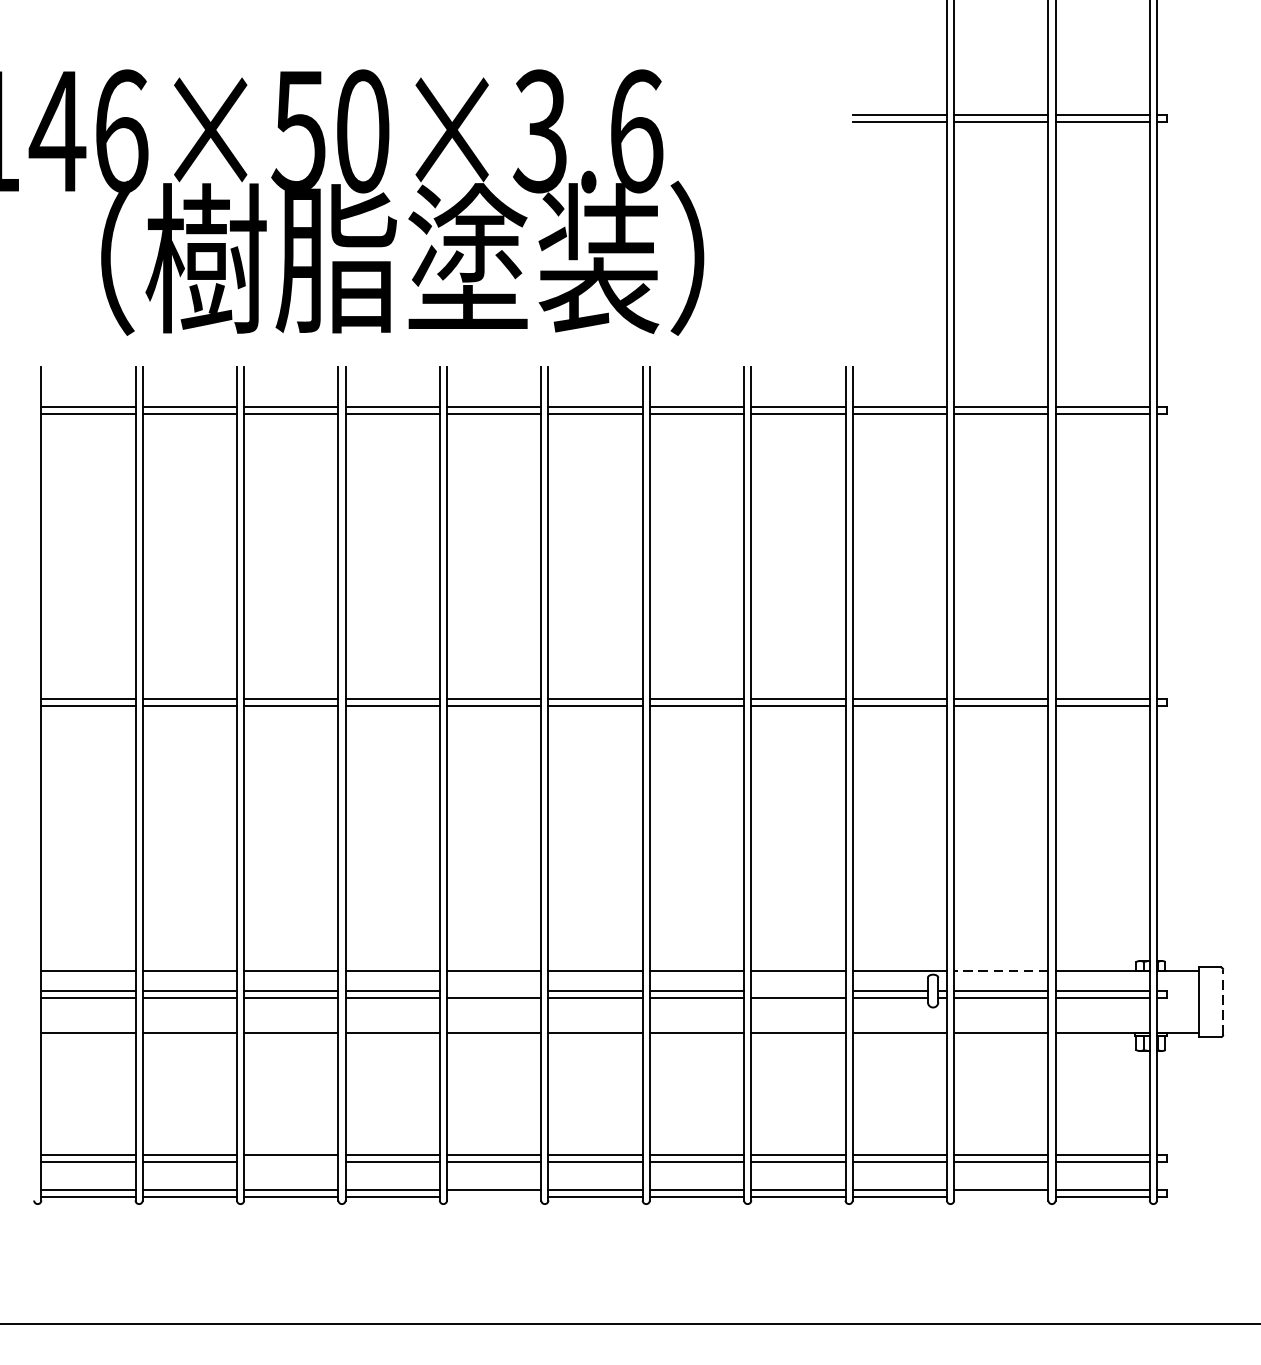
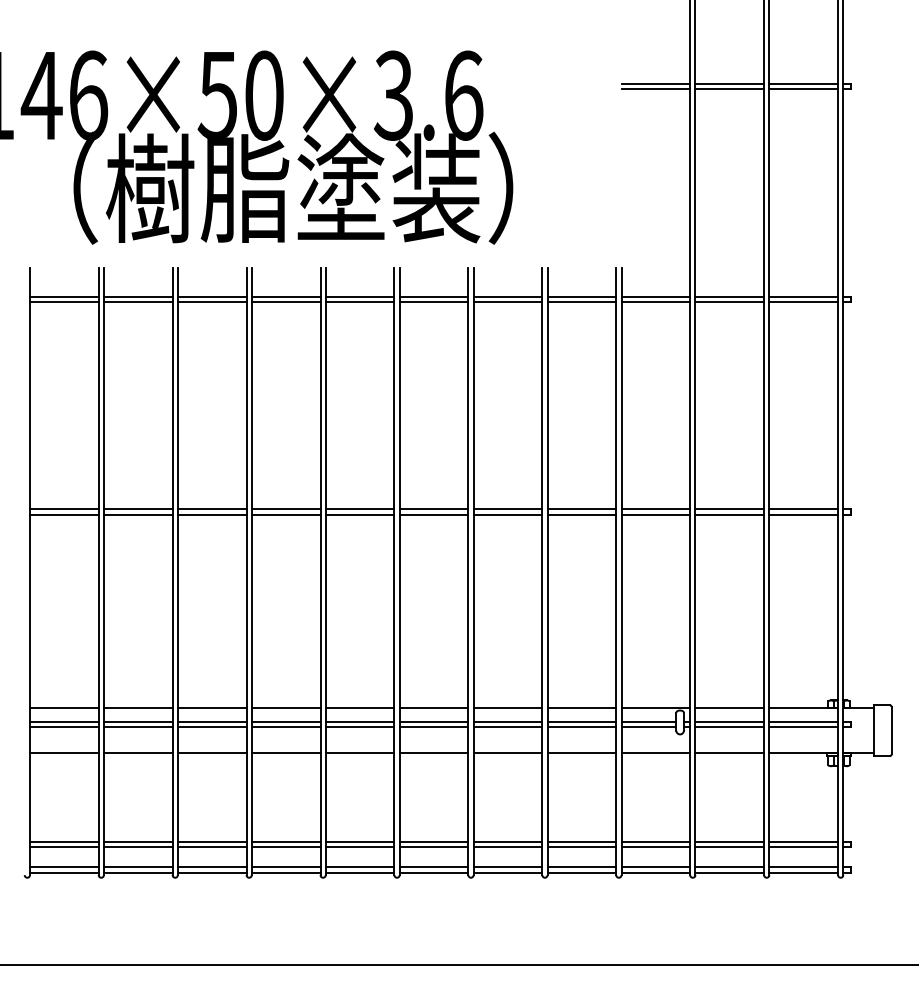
line: (1000, 971) -> (729, 708), dashed -> solid
line: (493, 991) -> (359, 722), added
line: (797, 991) -> (581, 722), added
line: (1223, 1002) -> (891, 730), dashed -> solid
line: (290, 1161) -> (211, 846), added
line: (493, 1196) -> (359, 872), added
line: (1000, 1196) -> (729, 872), added

